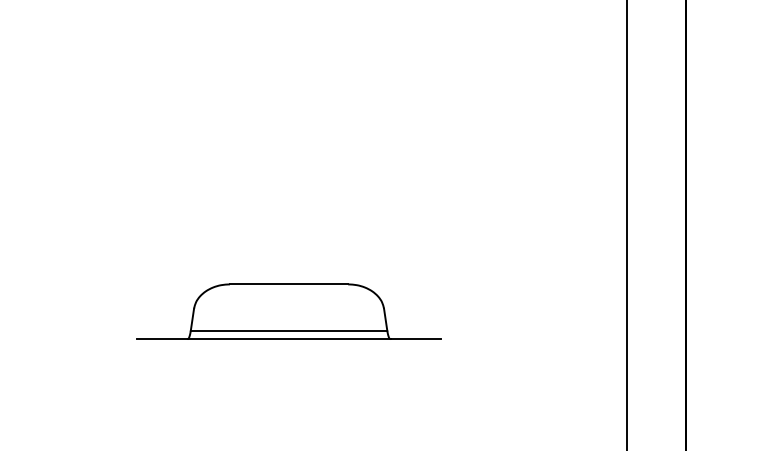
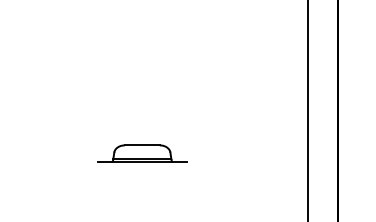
part: (289, 311) -> (142, 153), size x0.6

